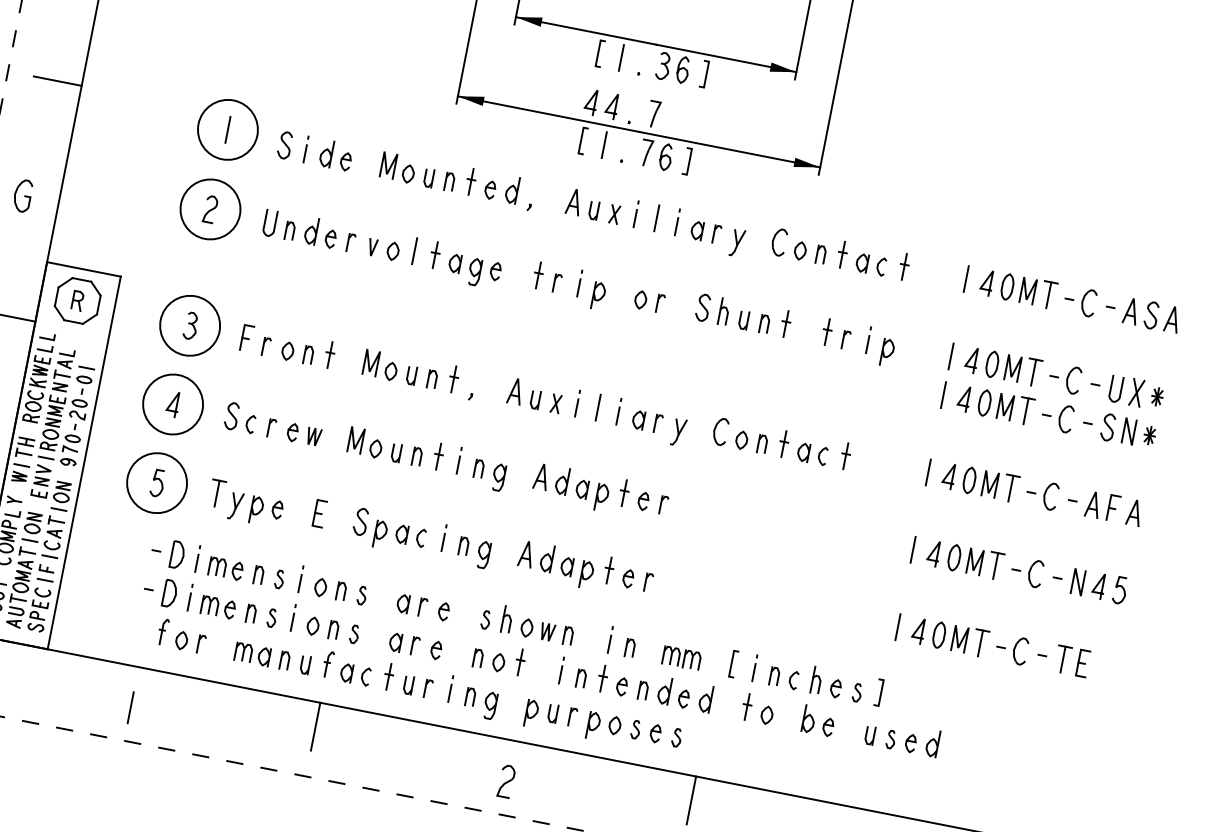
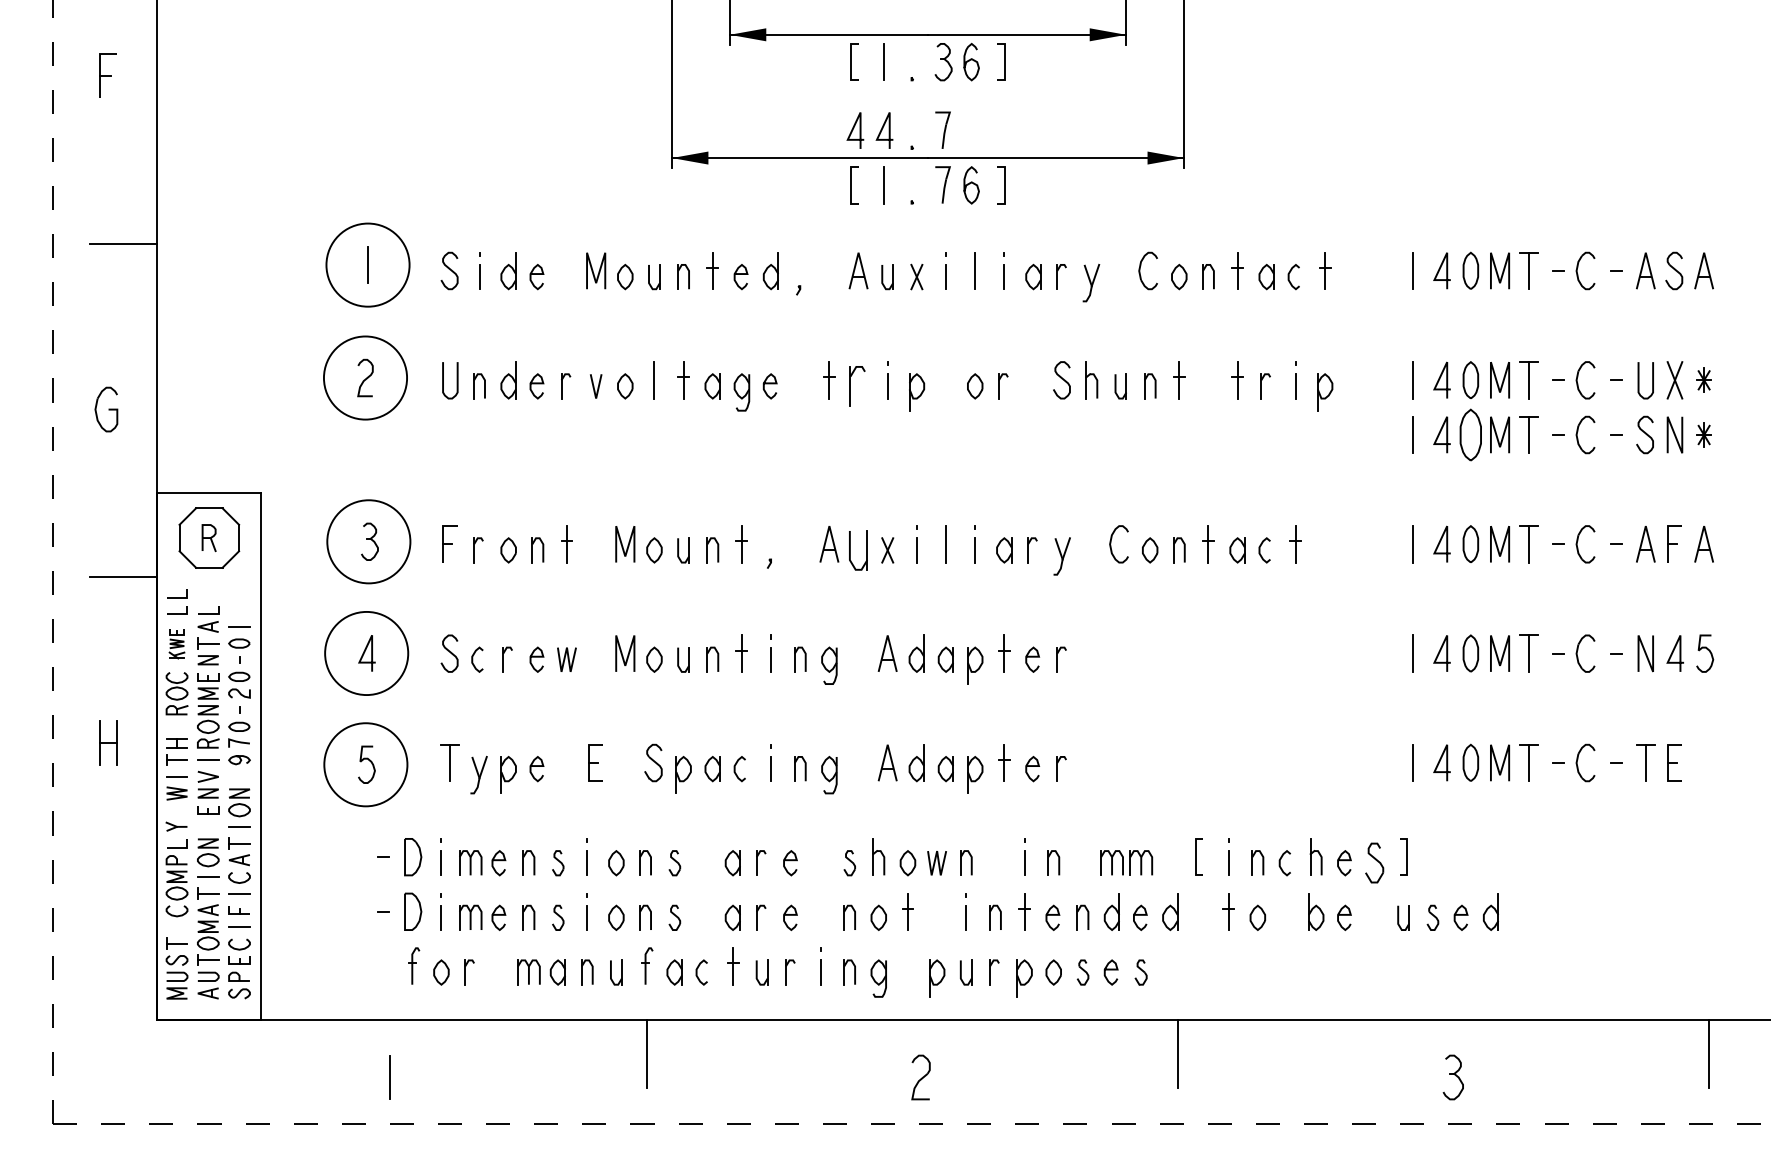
part: (557, 283) -> (857, 386), size x1.6
part: (39, 371) -> (176, 644), size x0.7
part: (535, 399) -> (858, 550), size x1.6
part: (984, 402) -> (1470, 434), size x1.4
part: (857, 693) -> (1374, 863), size x1.6

